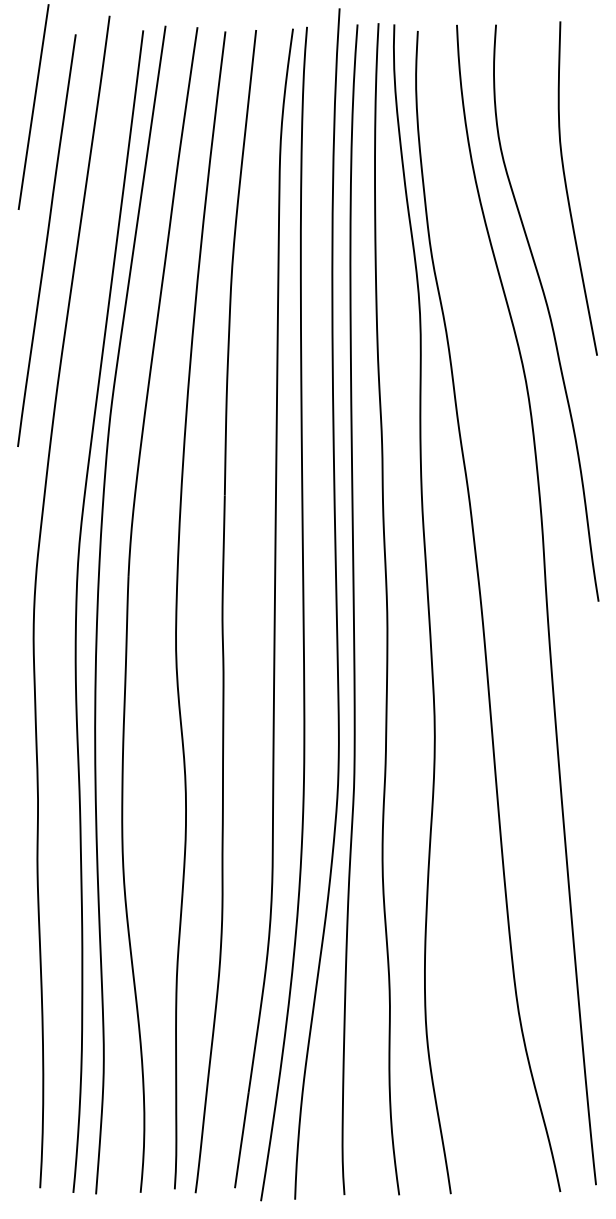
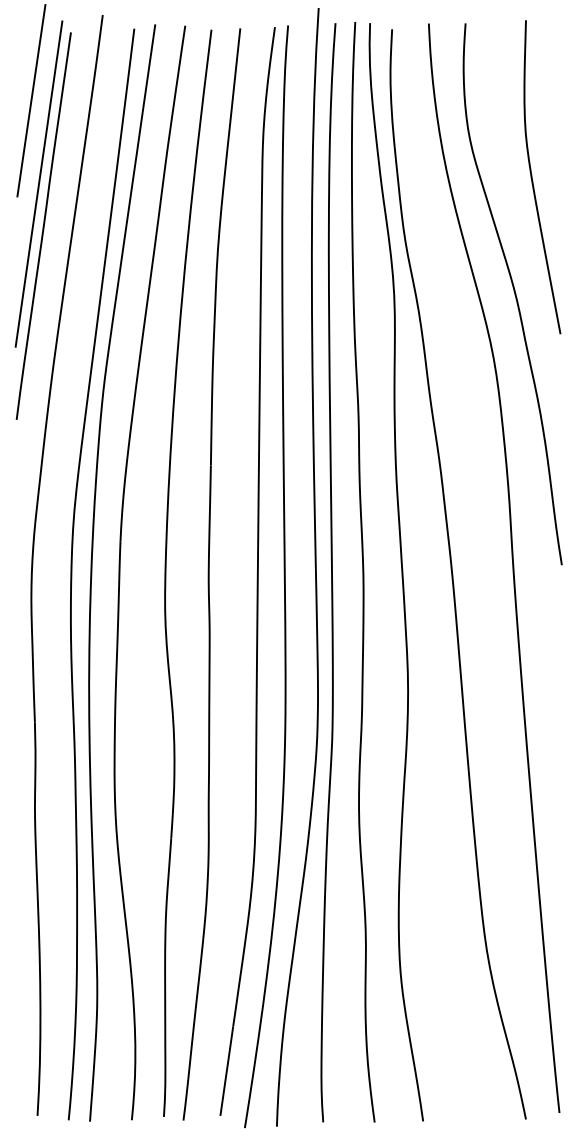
line: (41, 195) -> (38, 183), added

